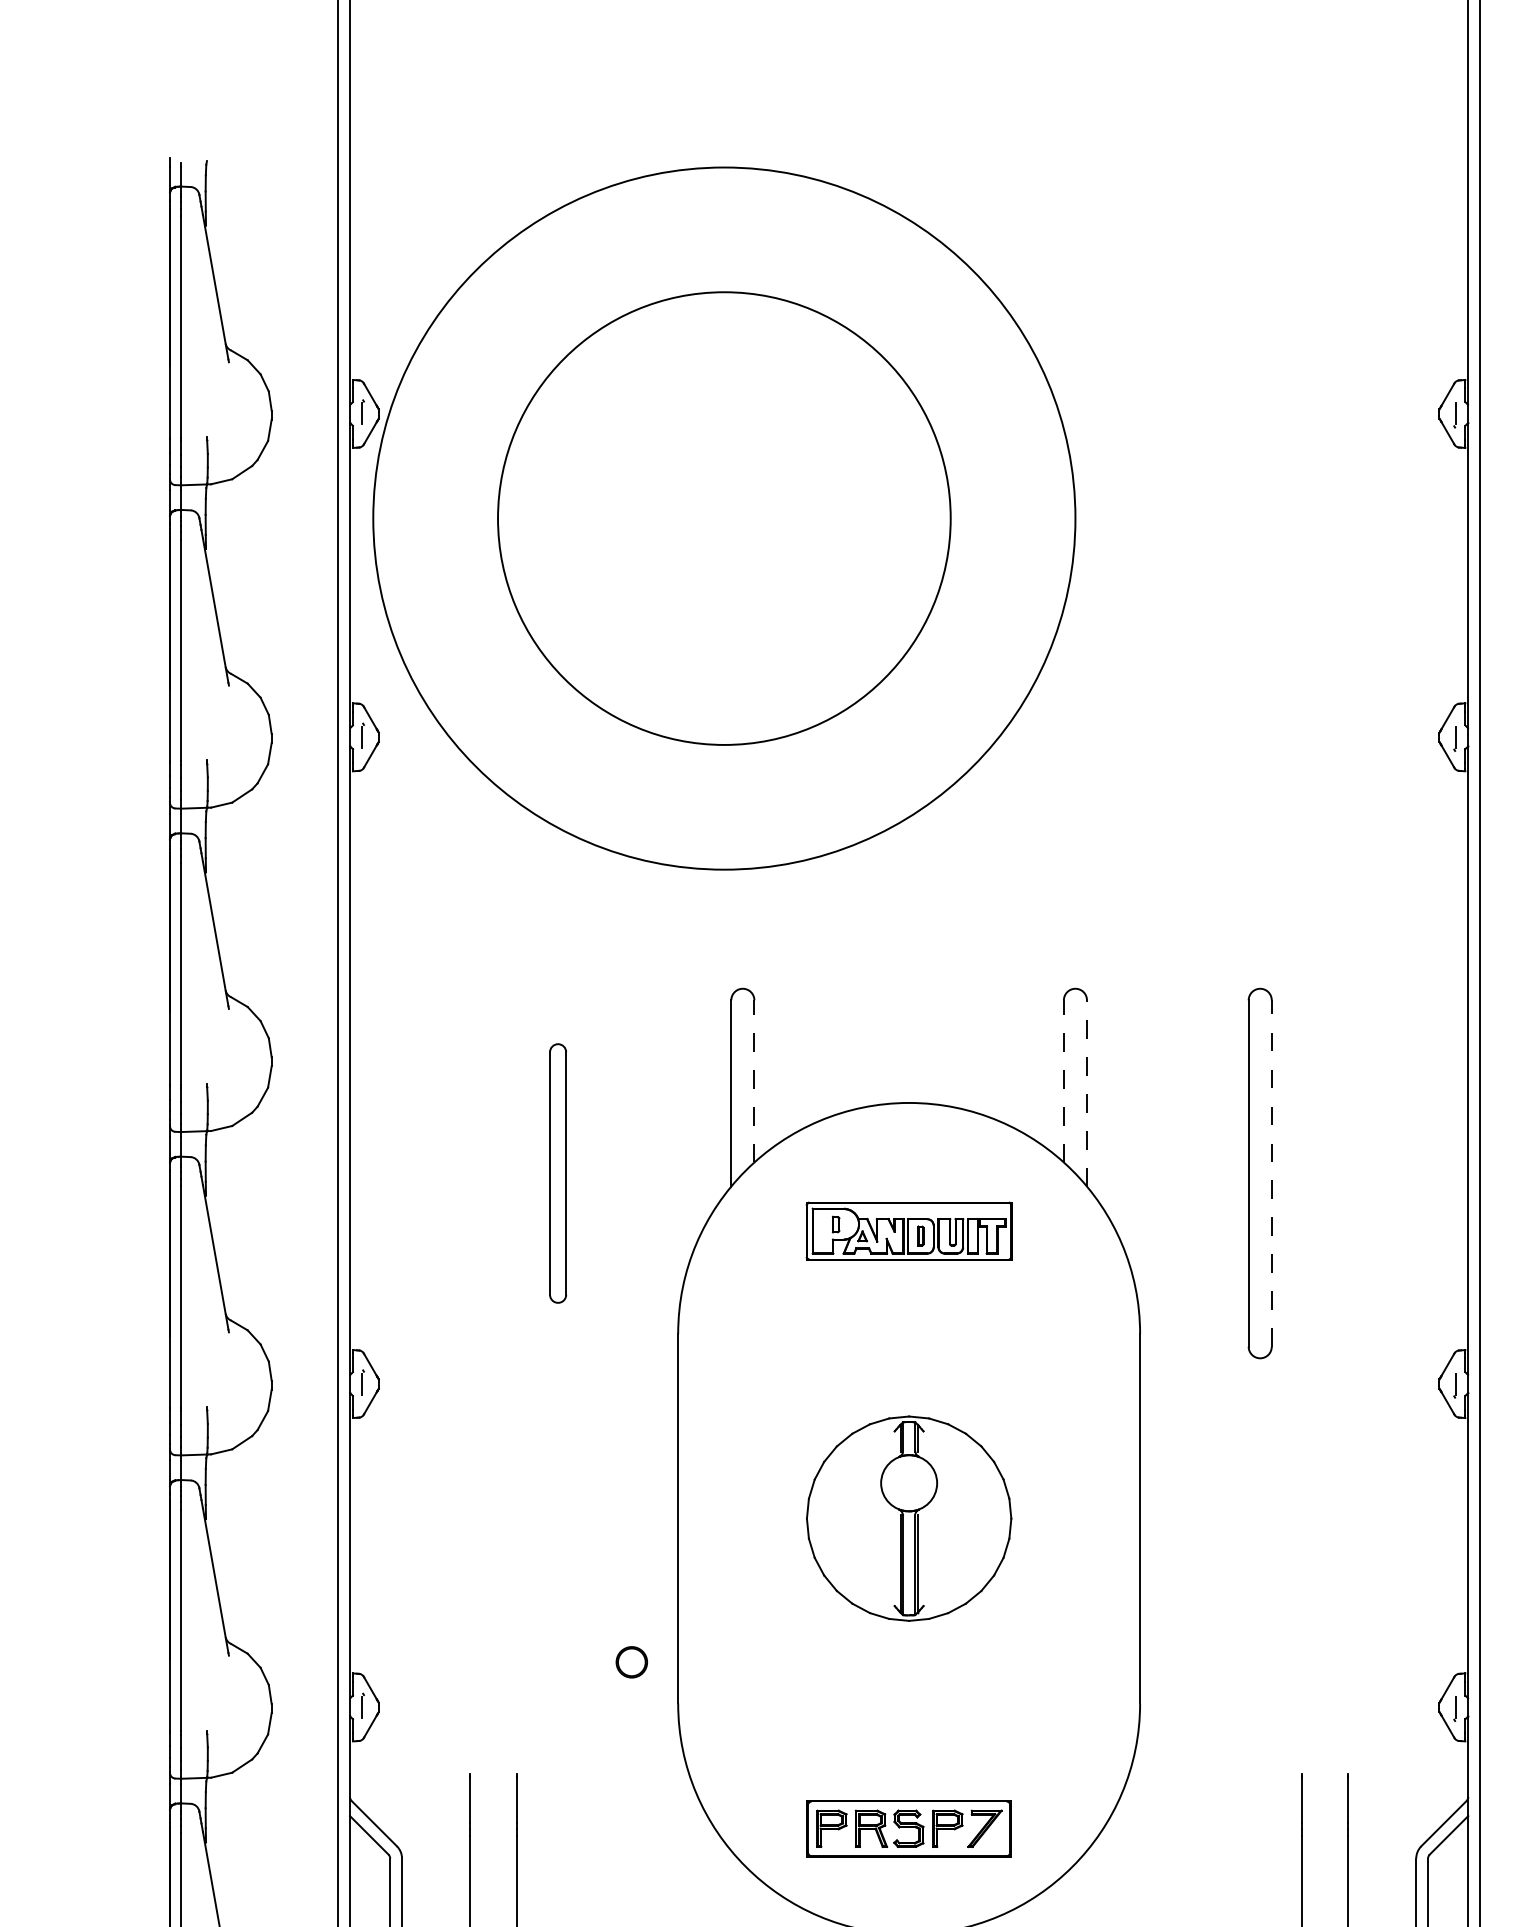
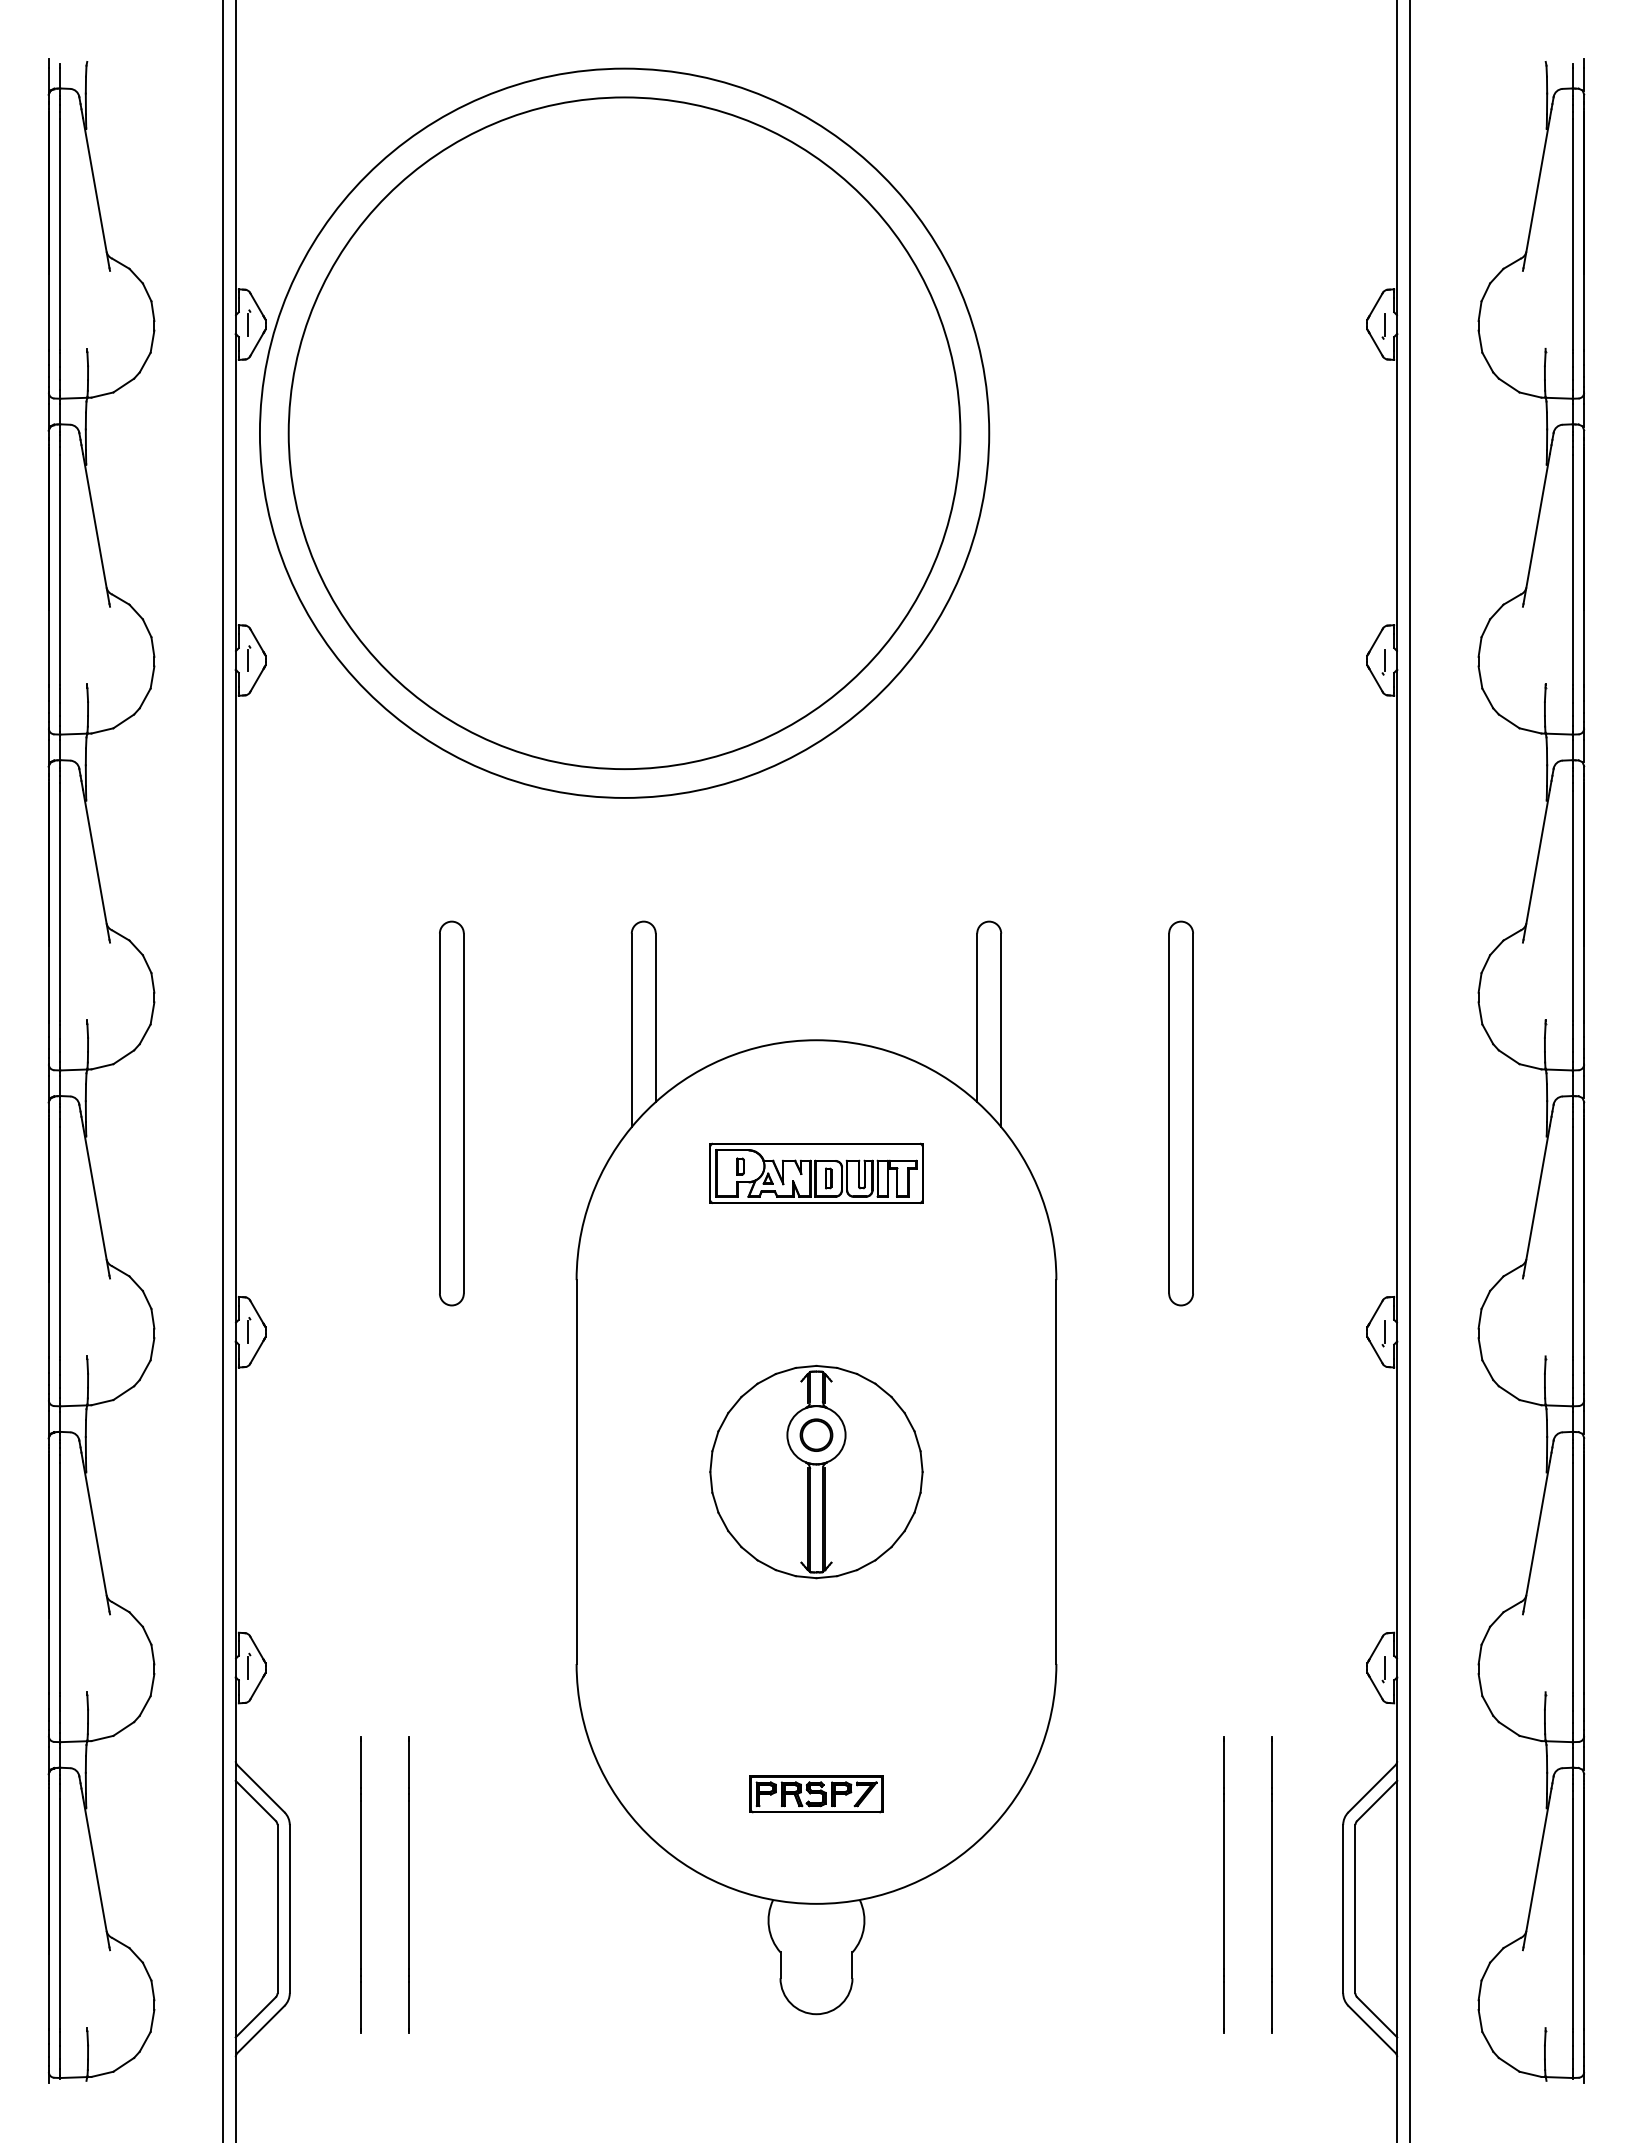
circle: (724, 518) -> (624, 433), size x1.43
line: (754, 1081) -> (655, 1017), dashed -> solid
line: (1064, 1081) -> (977, 1017), dashed -> solid
line: (1087, 1093) -> (1001, 1030), dashed -> solid
part: (557, 1173) -> (451, 1113), size x1.43
line: (1272, 1173) -> (1193, 1113), dashed -> solid
part: (631, 1661) -> (816, 1434), moved
part: (909, 1829) -> (816, 1794), size x0.62

